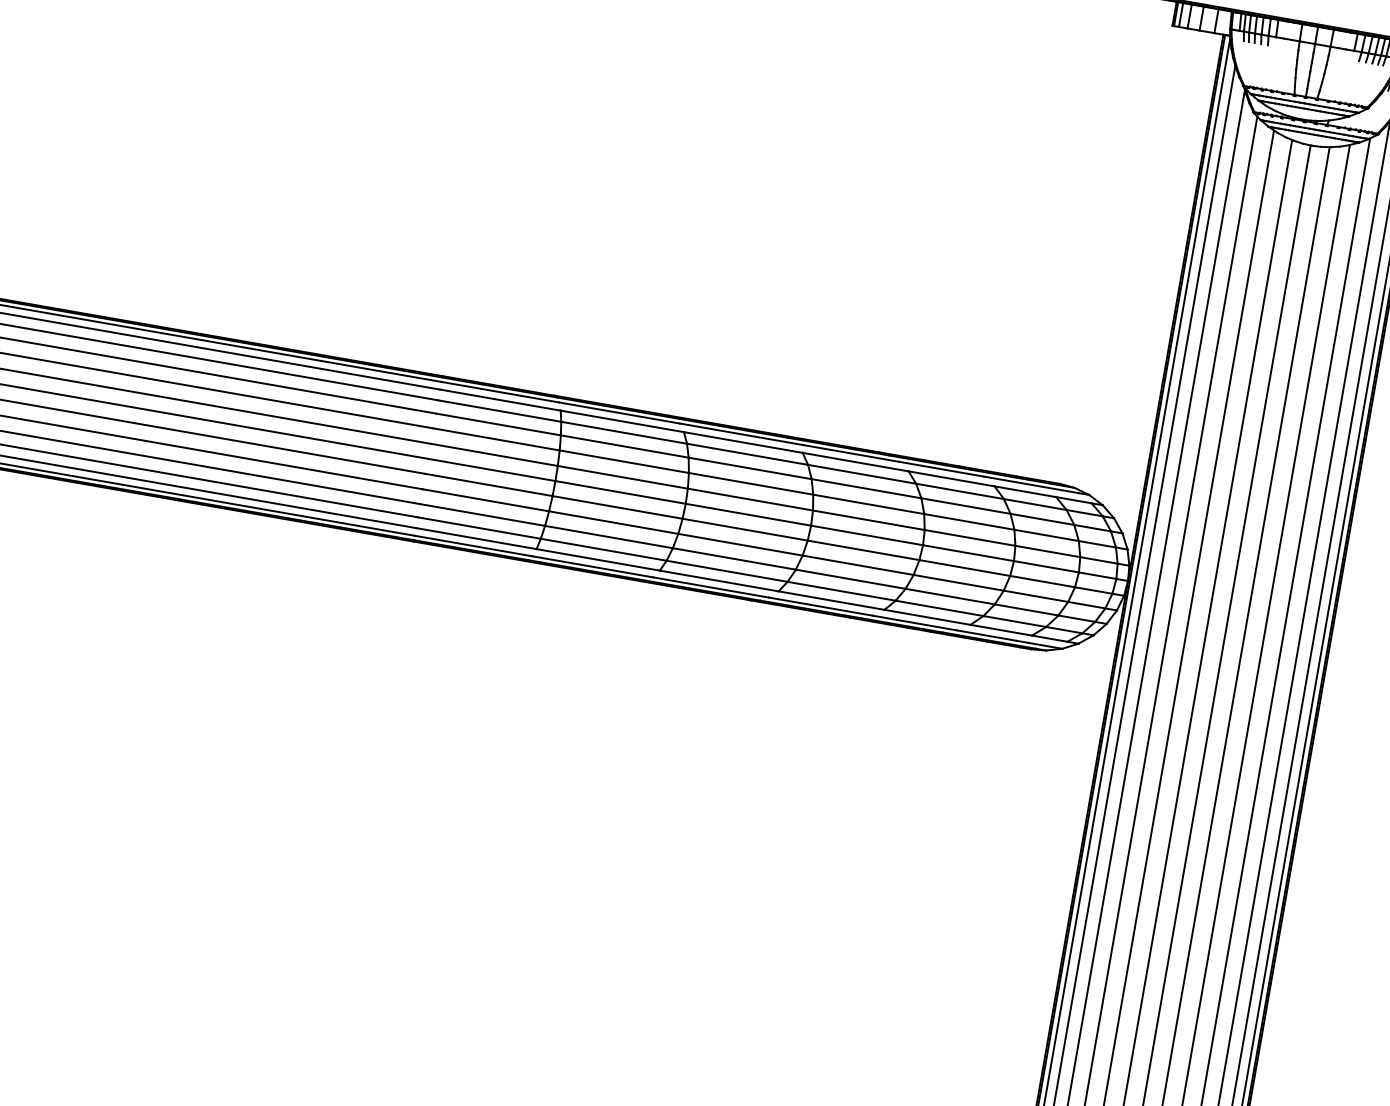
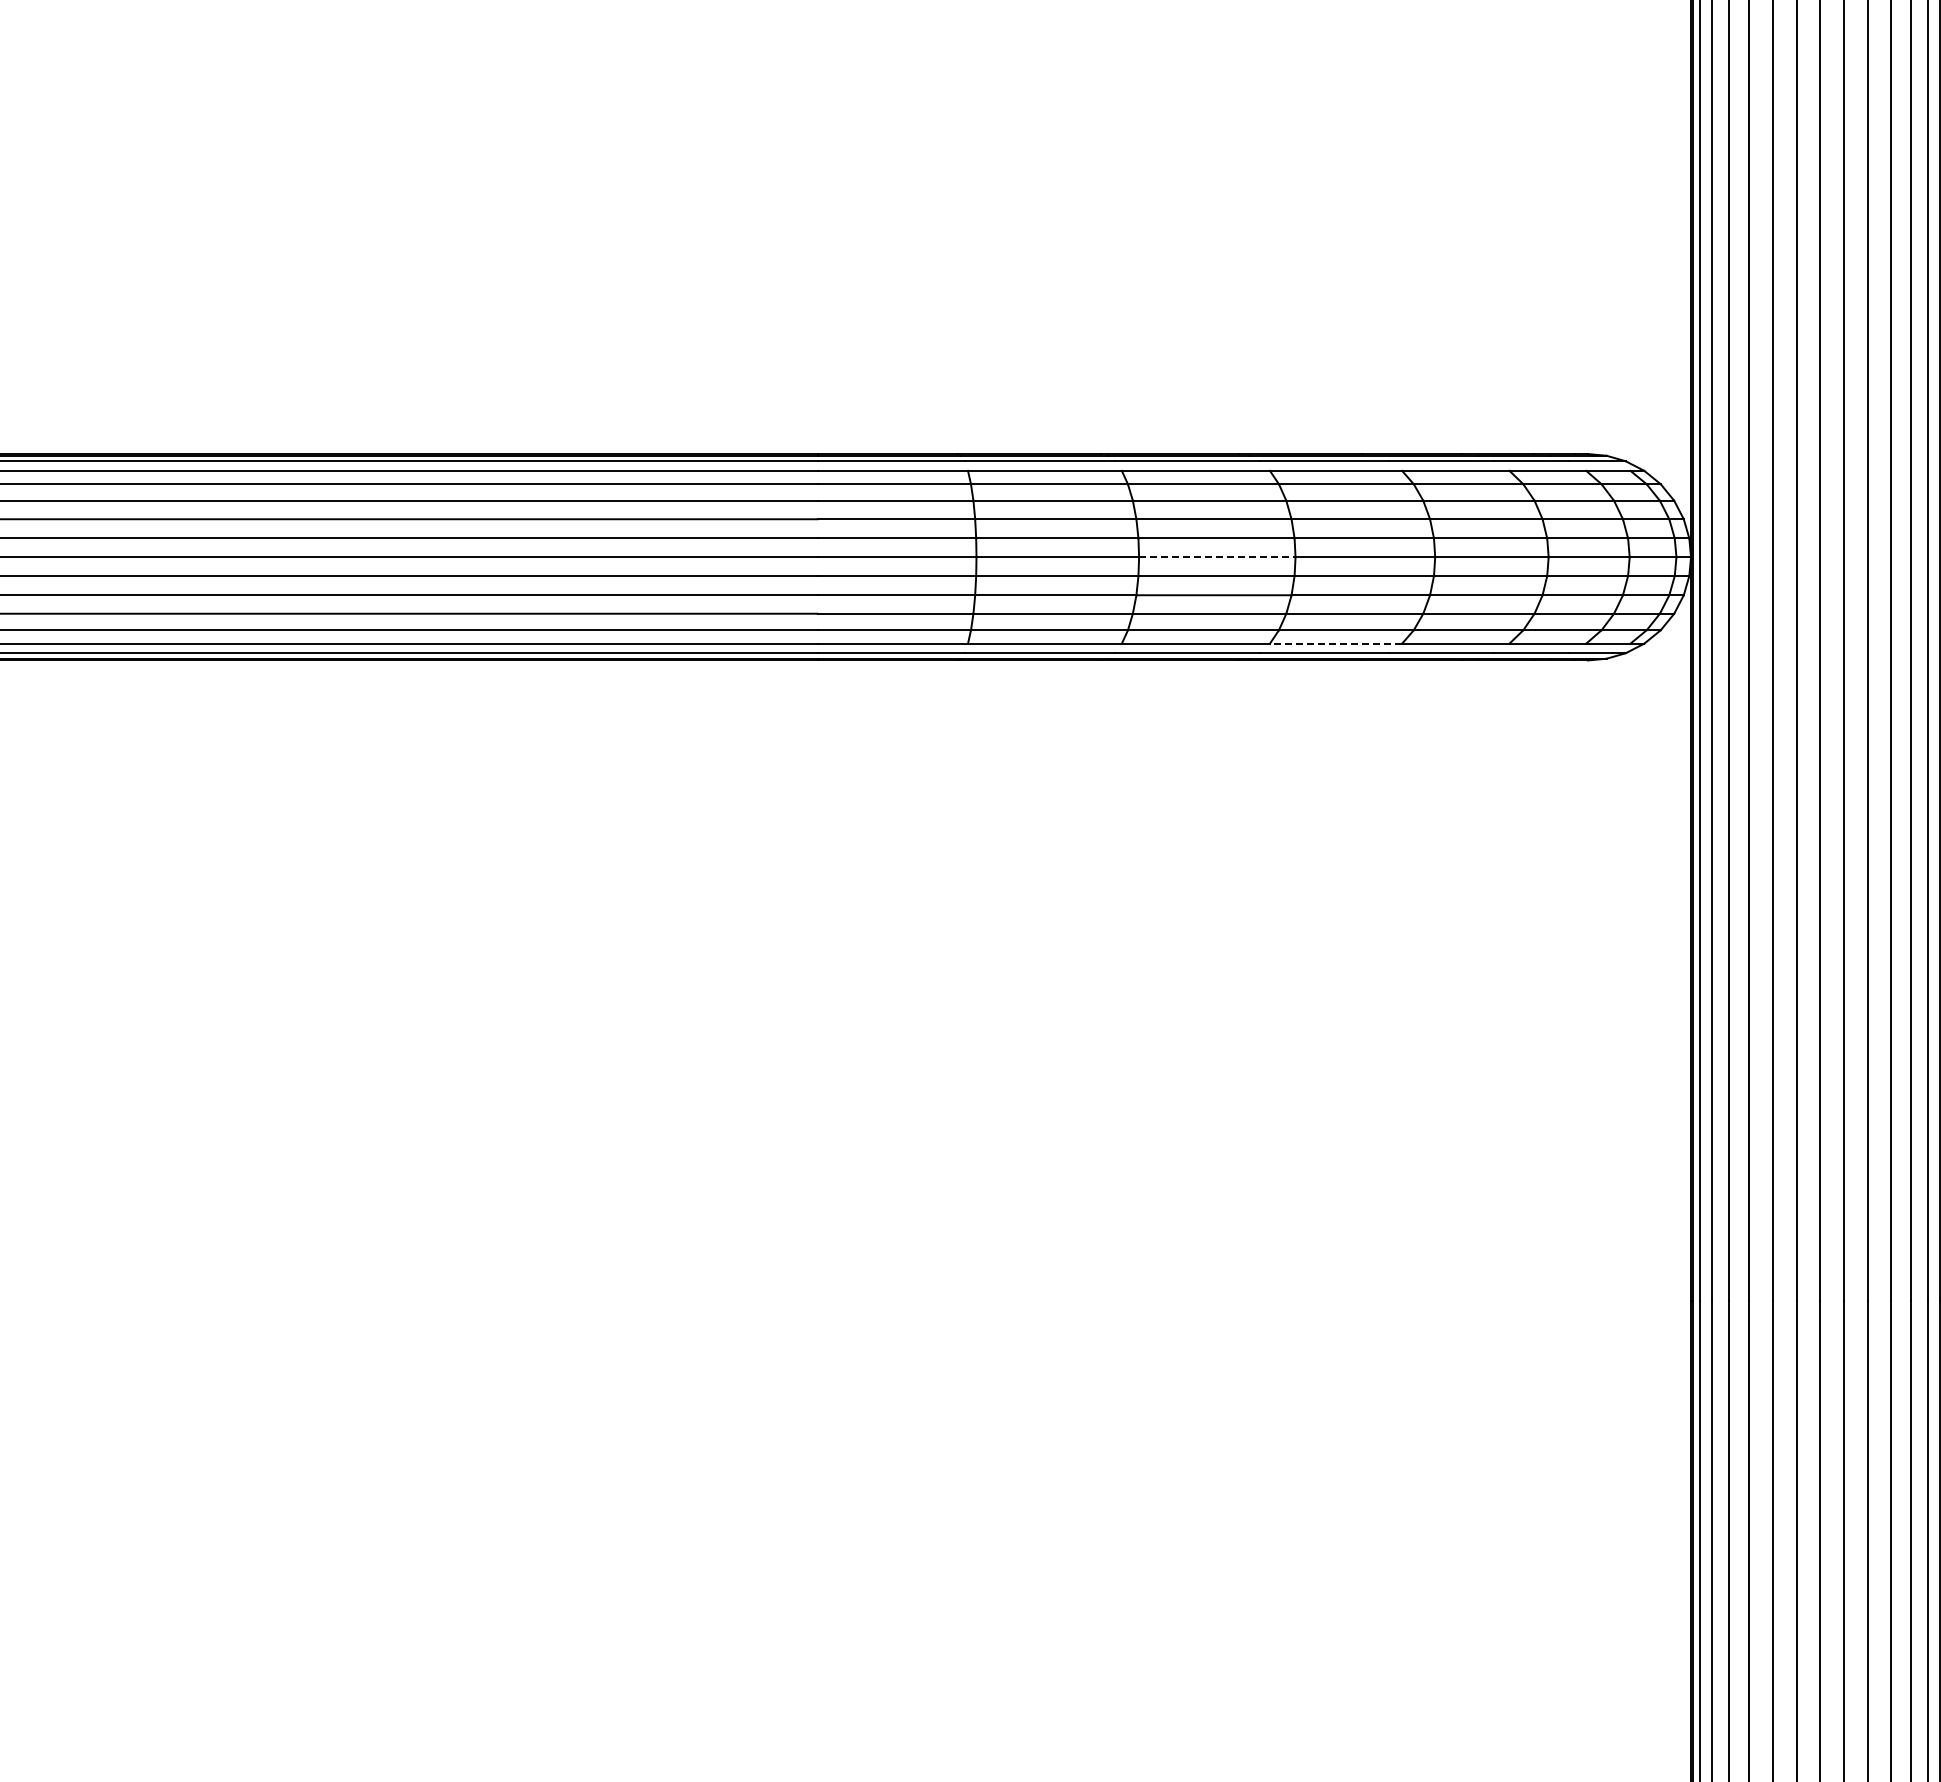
line: (748, 514) -> (1217, 557), solid -> dashed
line: (831, 600) -> (1335, 643), solid -> dashed

